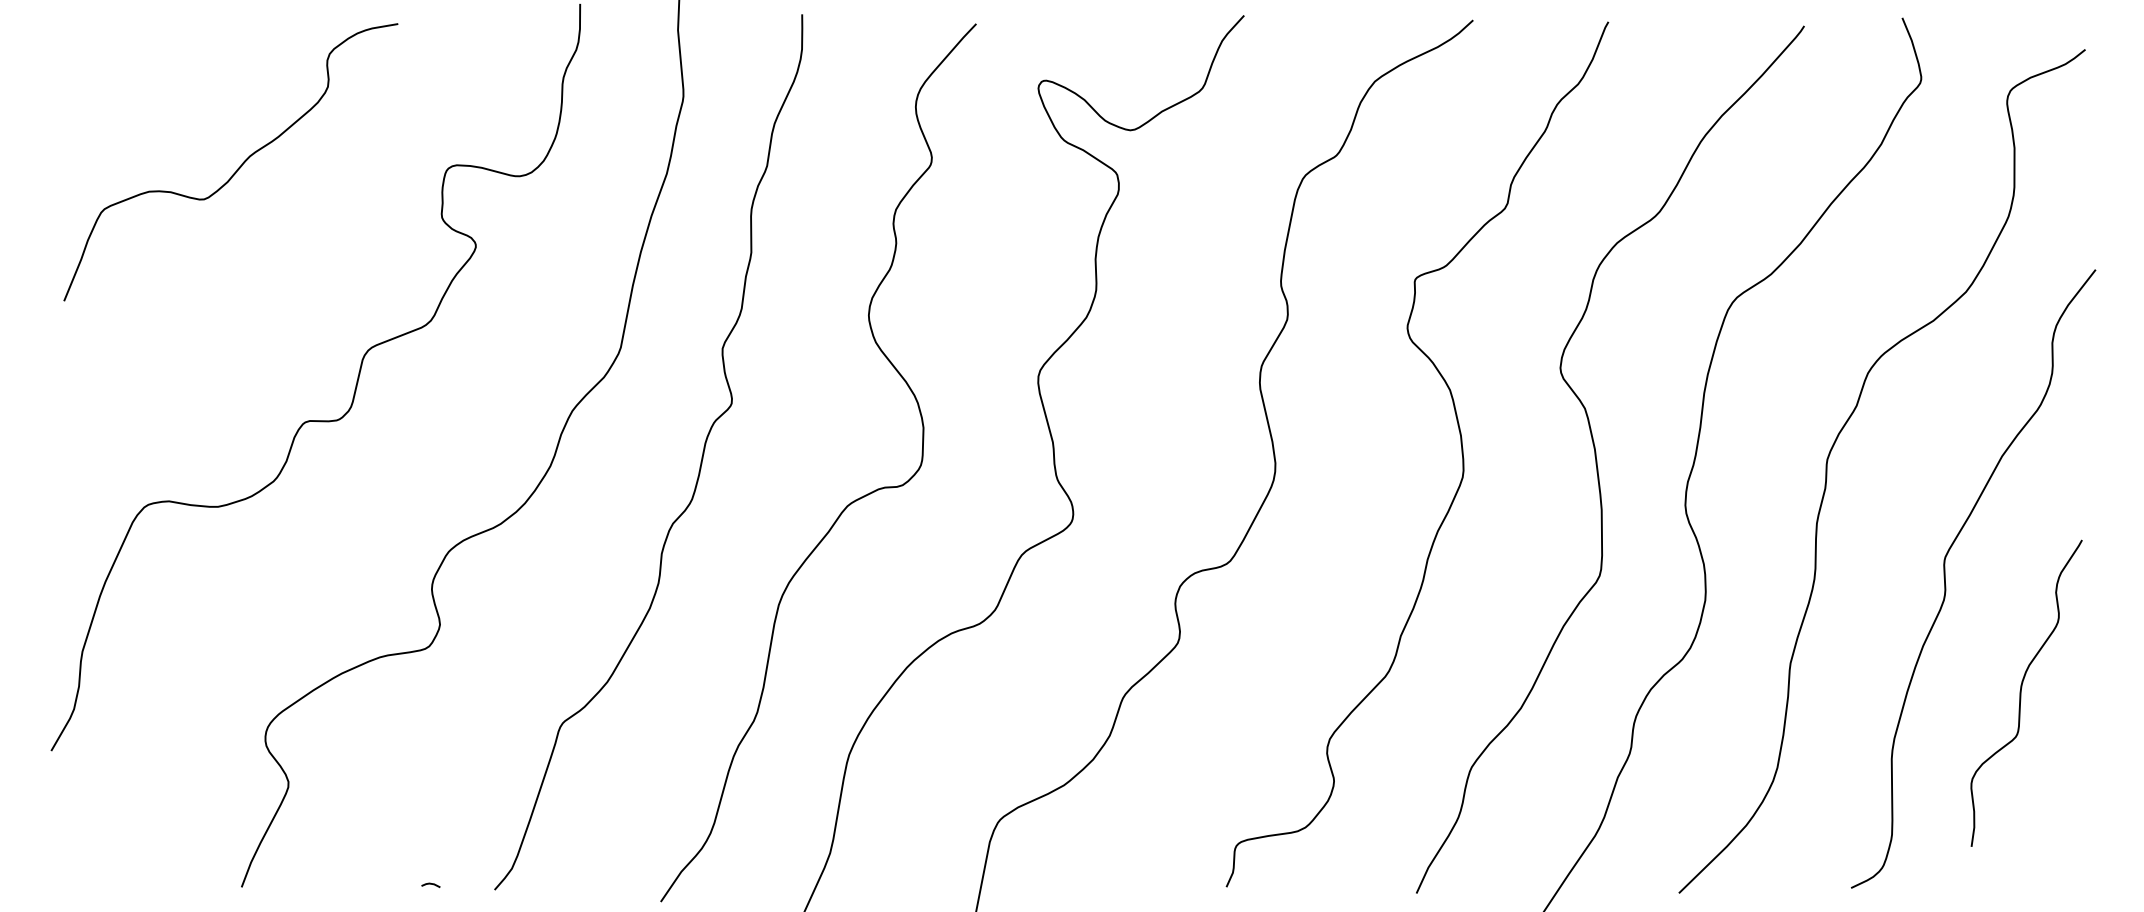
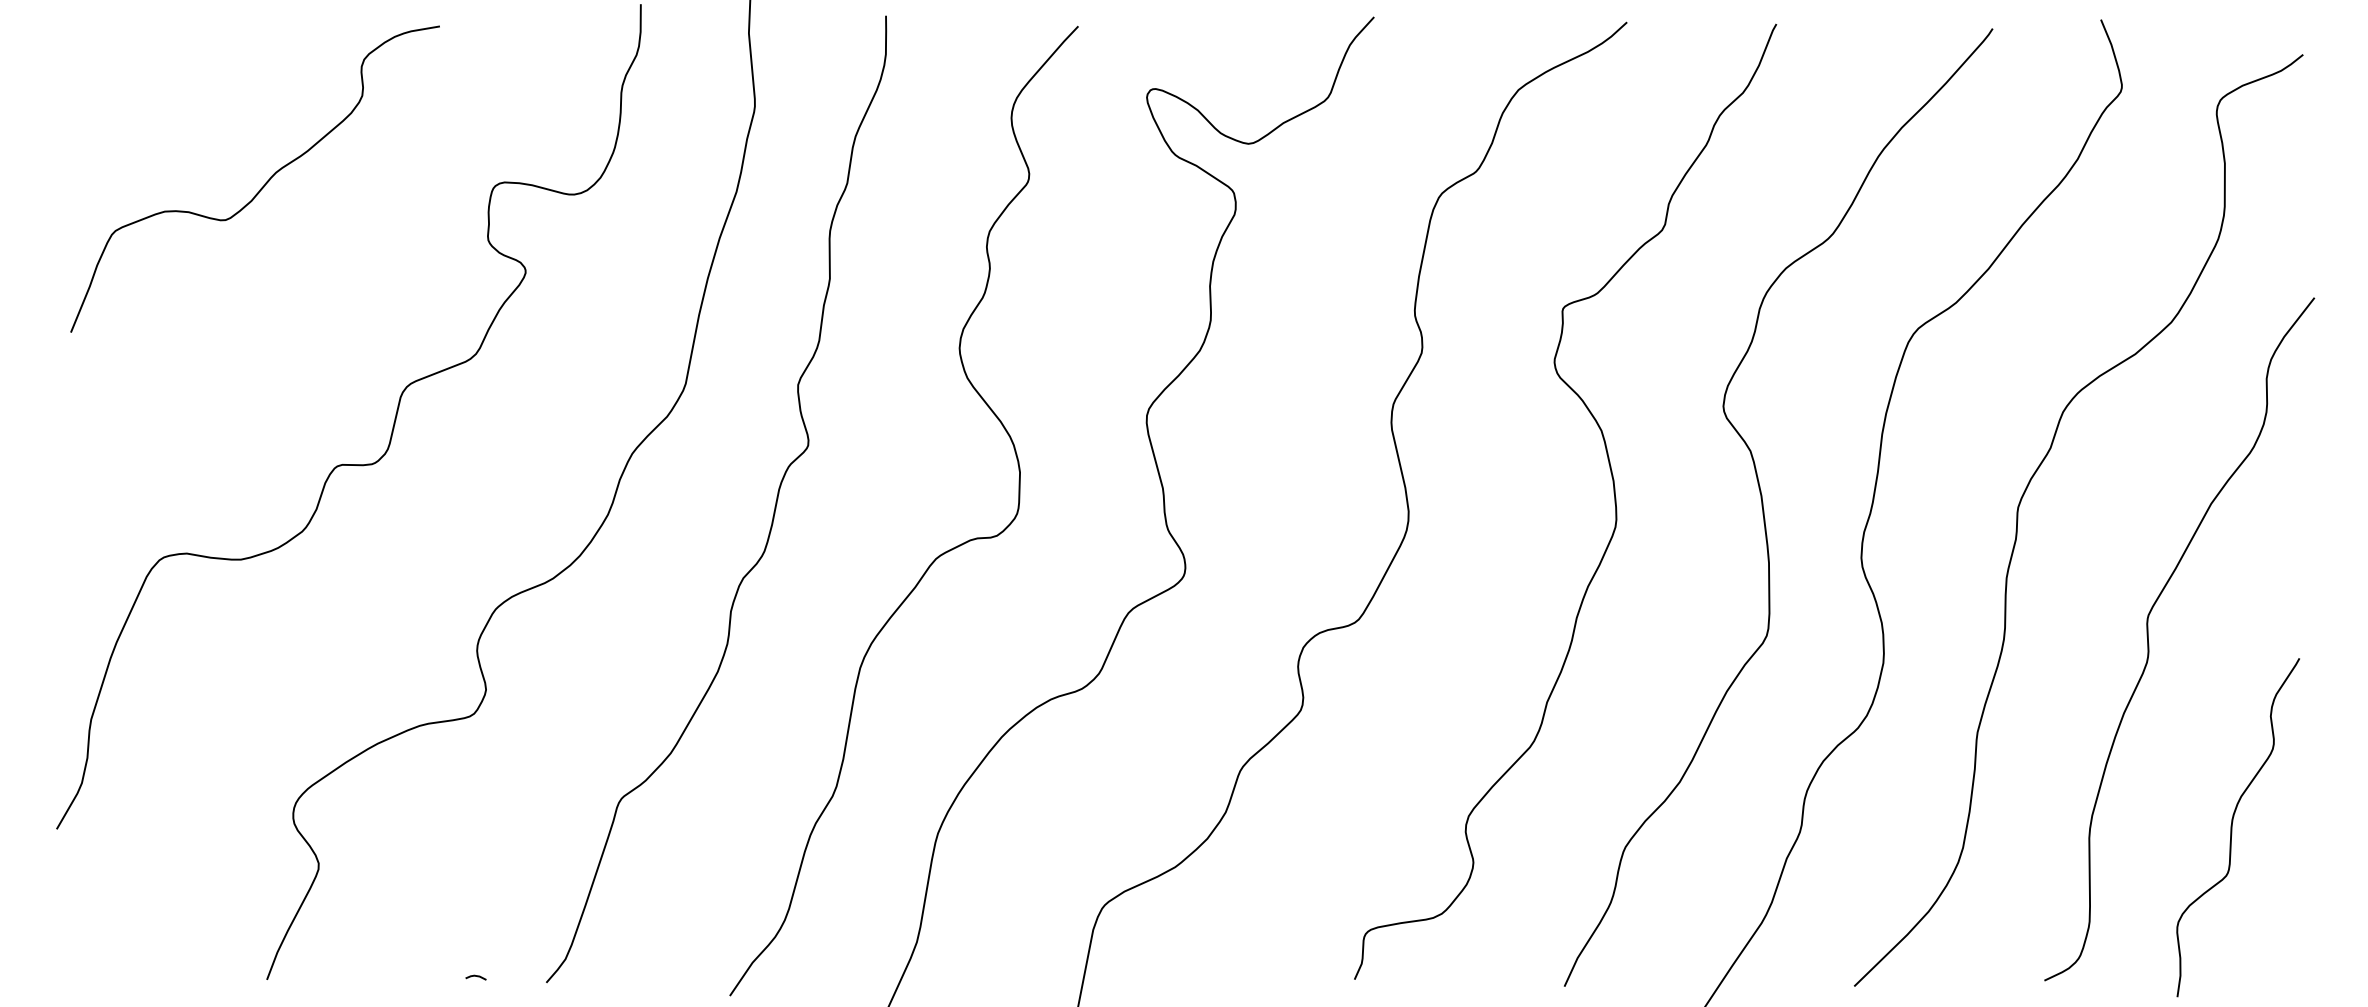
curve: (2021, 693) -> (2232, 827), moved

